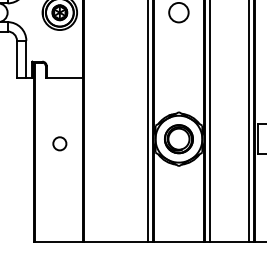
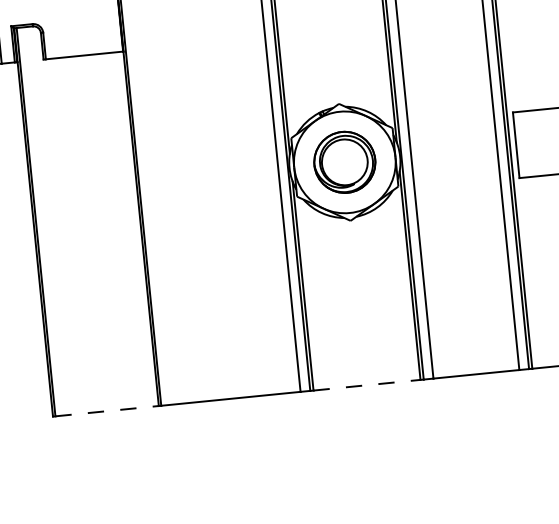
circle: (59, 143) -> (87, 197), removed
line: (58, 242) -> (106, 411), solid -> dashed
line: (178, 242) -> (366, 385), solid -> dashed

